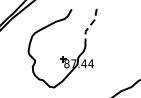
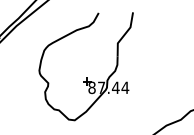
line: (90, 25) -> (124, 35), dashed -> solid

